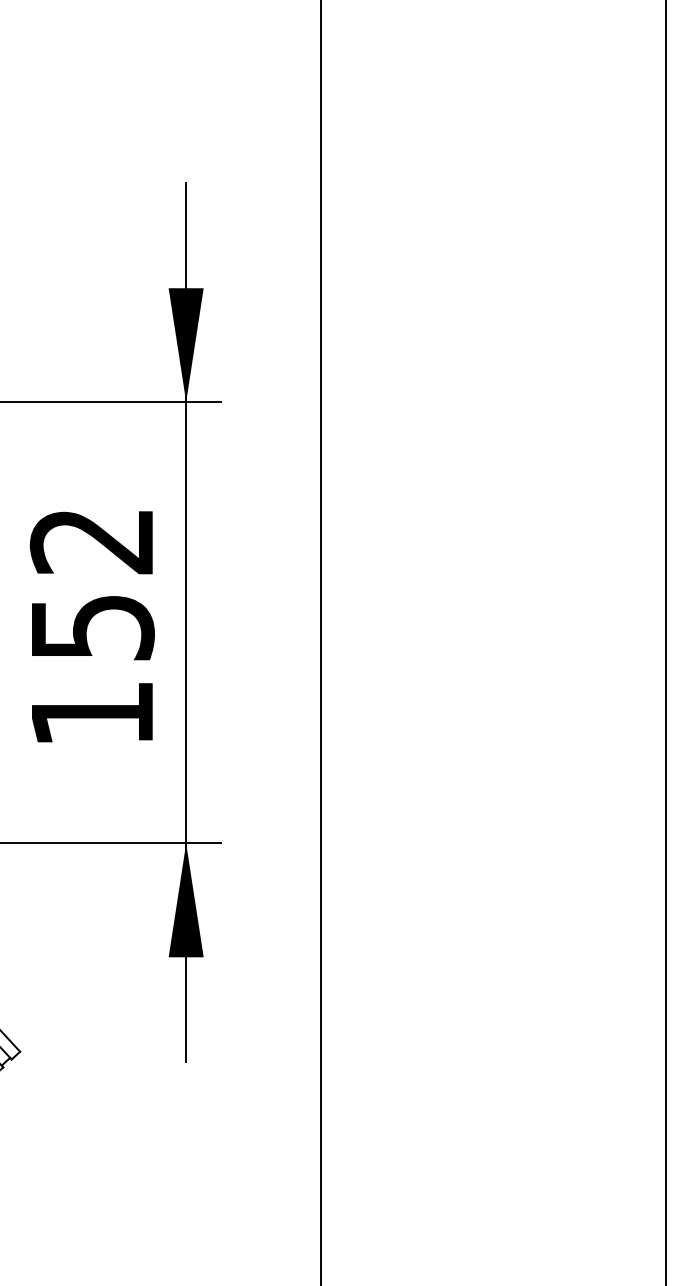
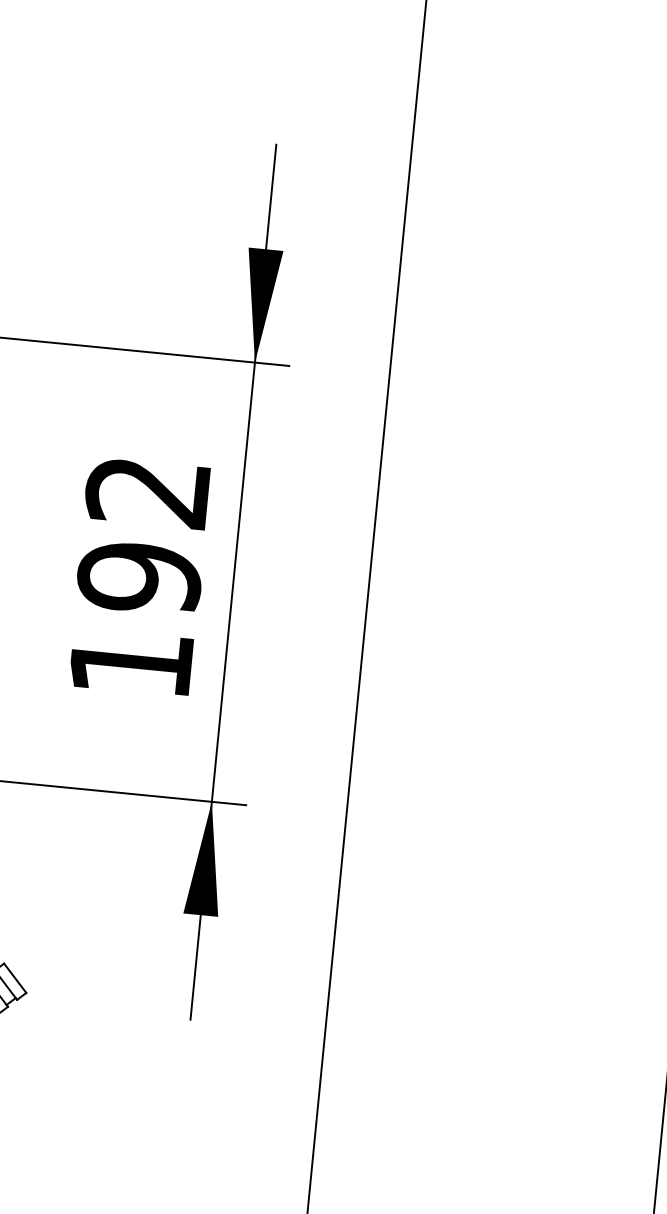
text: (91, 627) -> (138, 577), 152 -> 192

